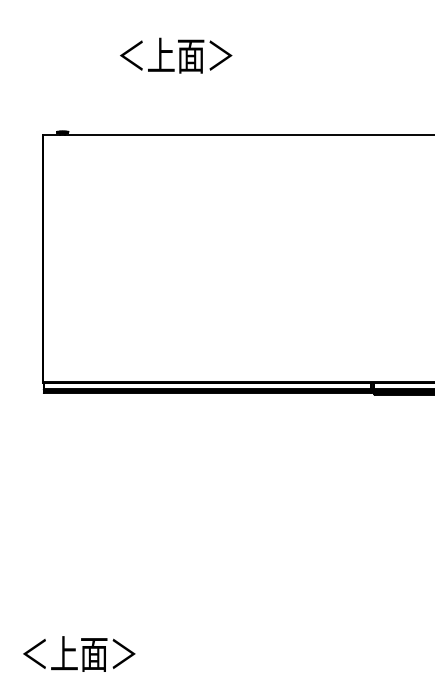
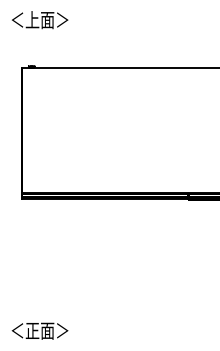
text: (176, 56) -> (40, 20), moved
text: (64, 651) -> (32, 329), ＜上面＞ -> ＜正面＞

